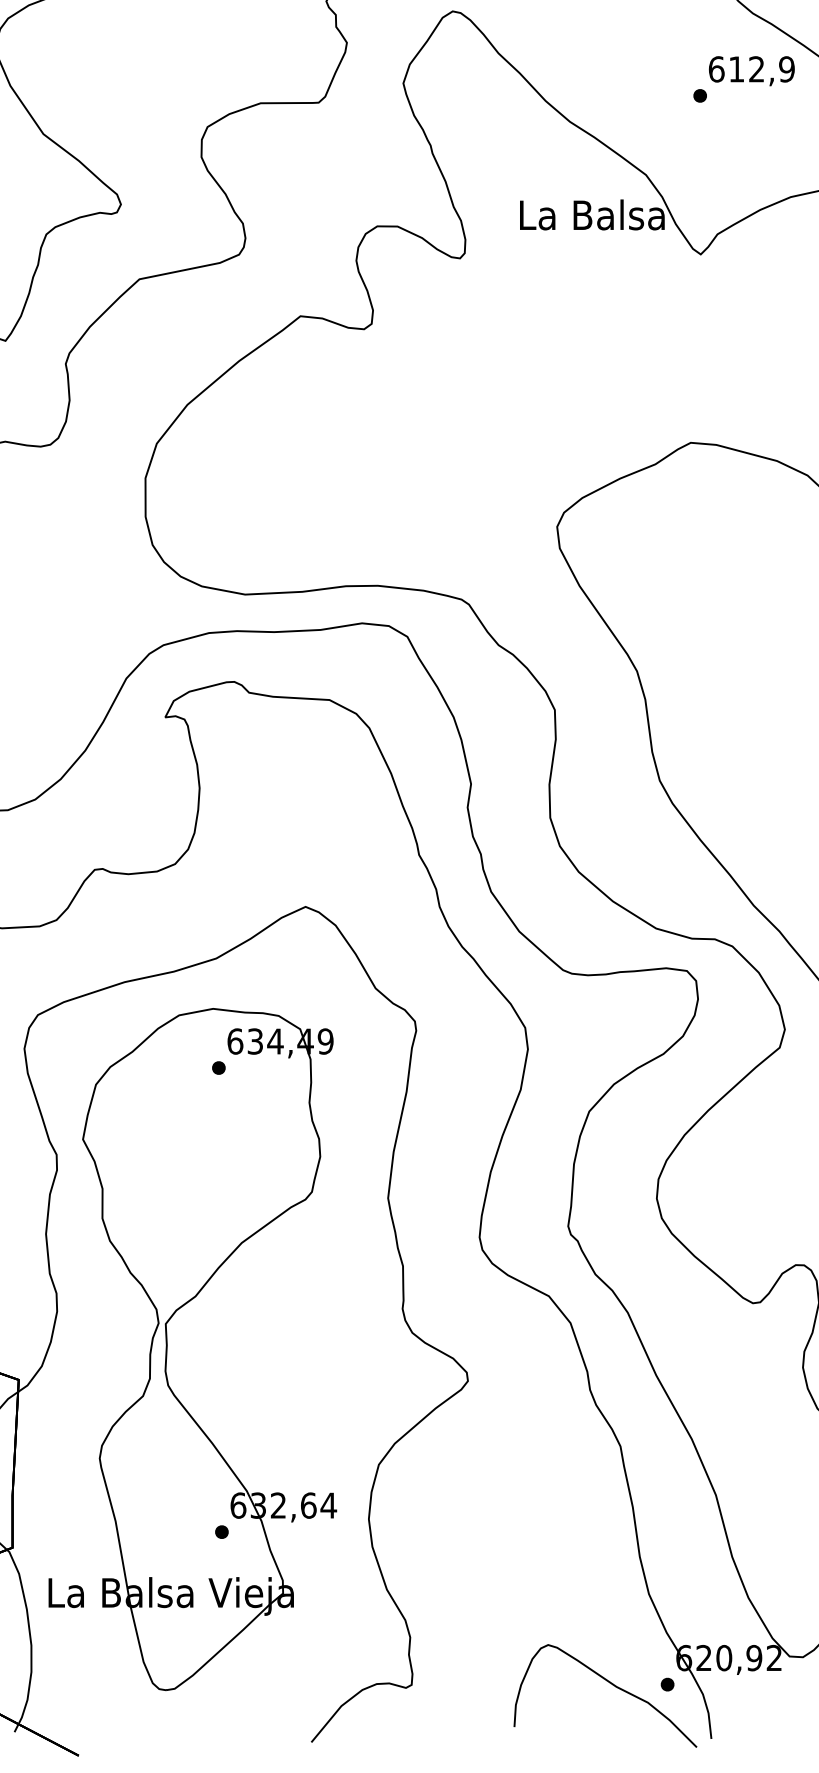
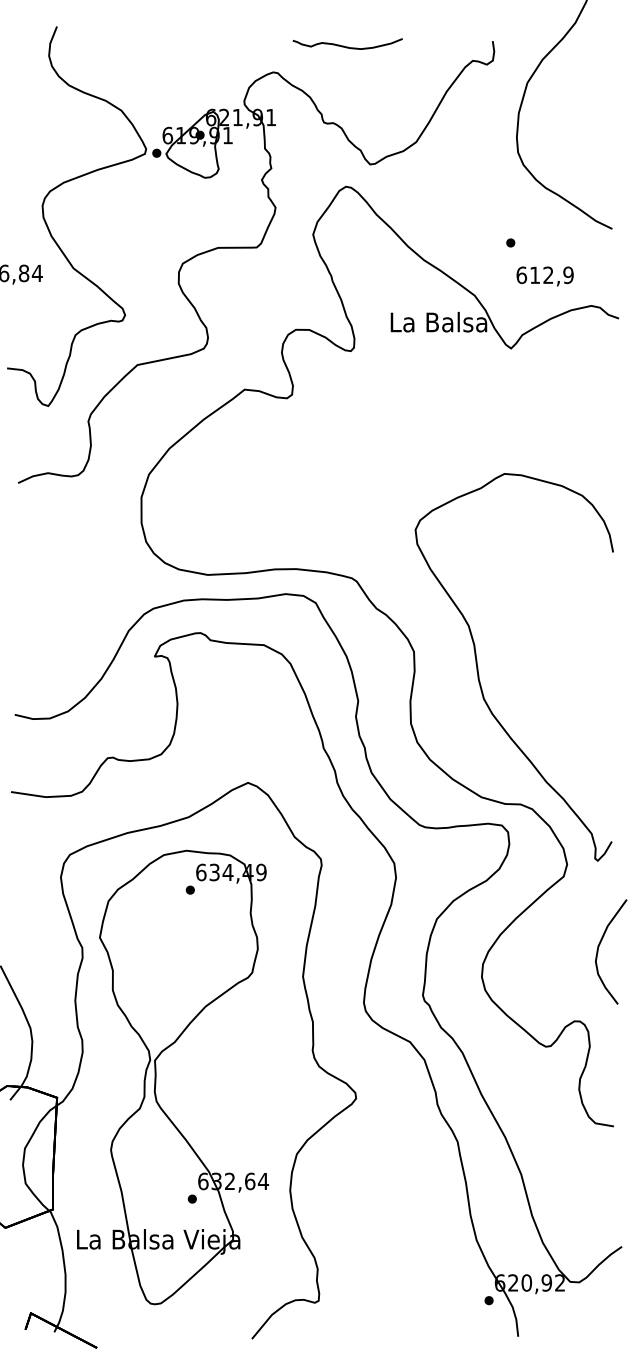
text: (750, 71) -> (544, 276), moved
curve: (609, 1684) -> (450, 1300), removed

